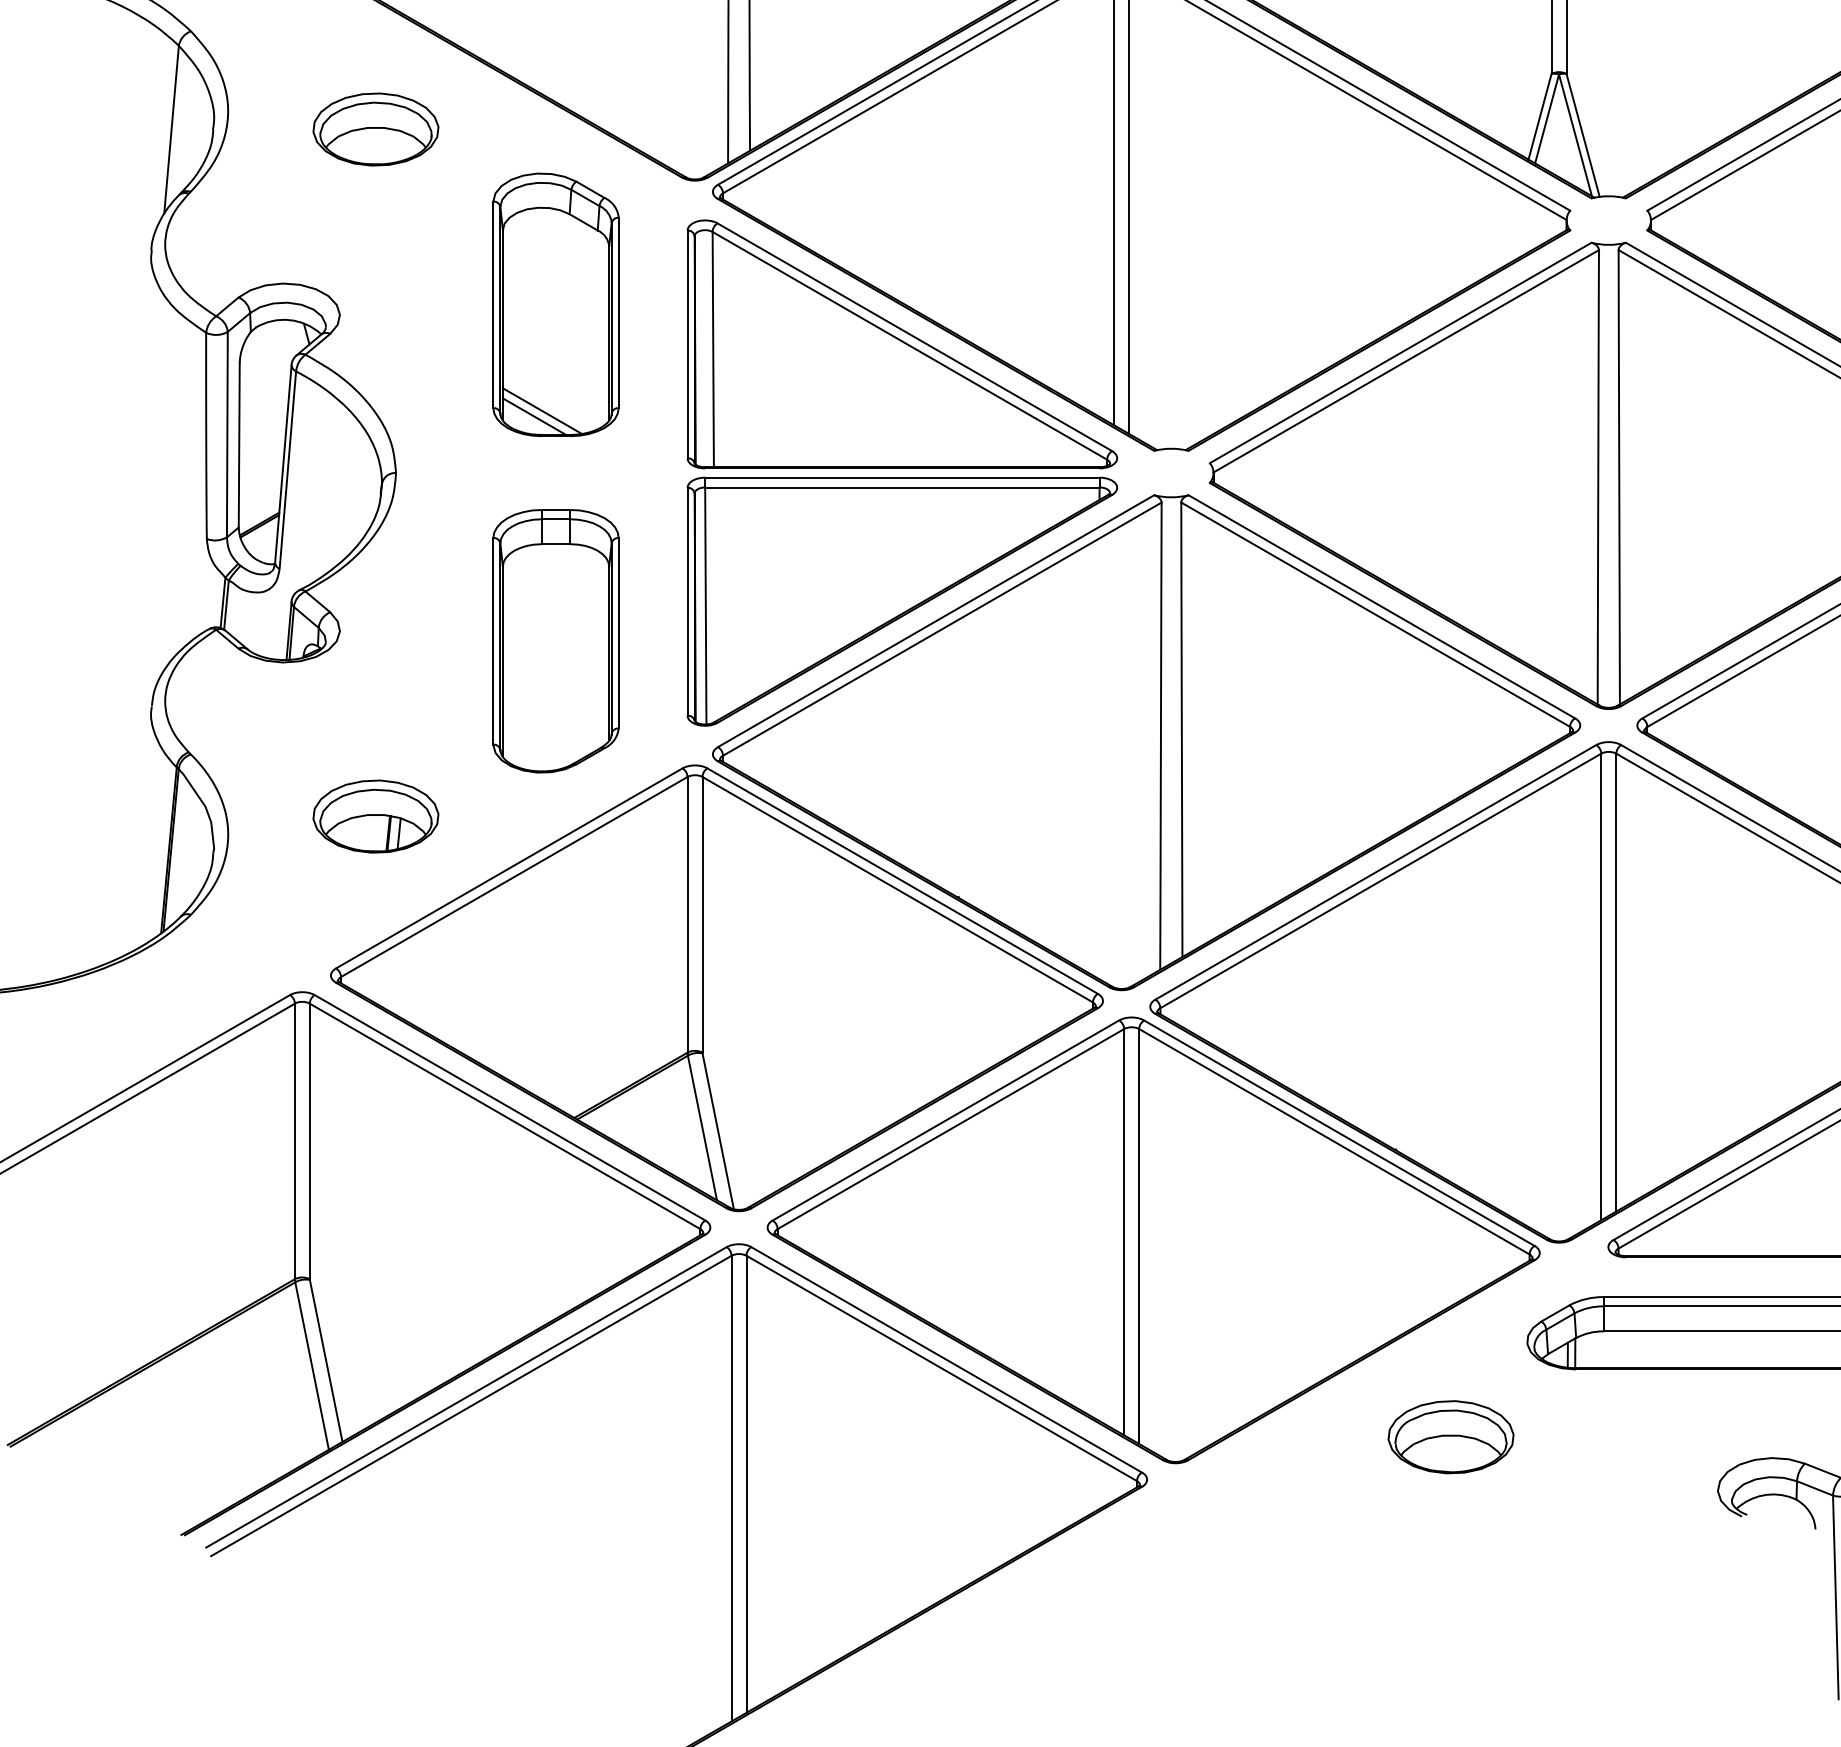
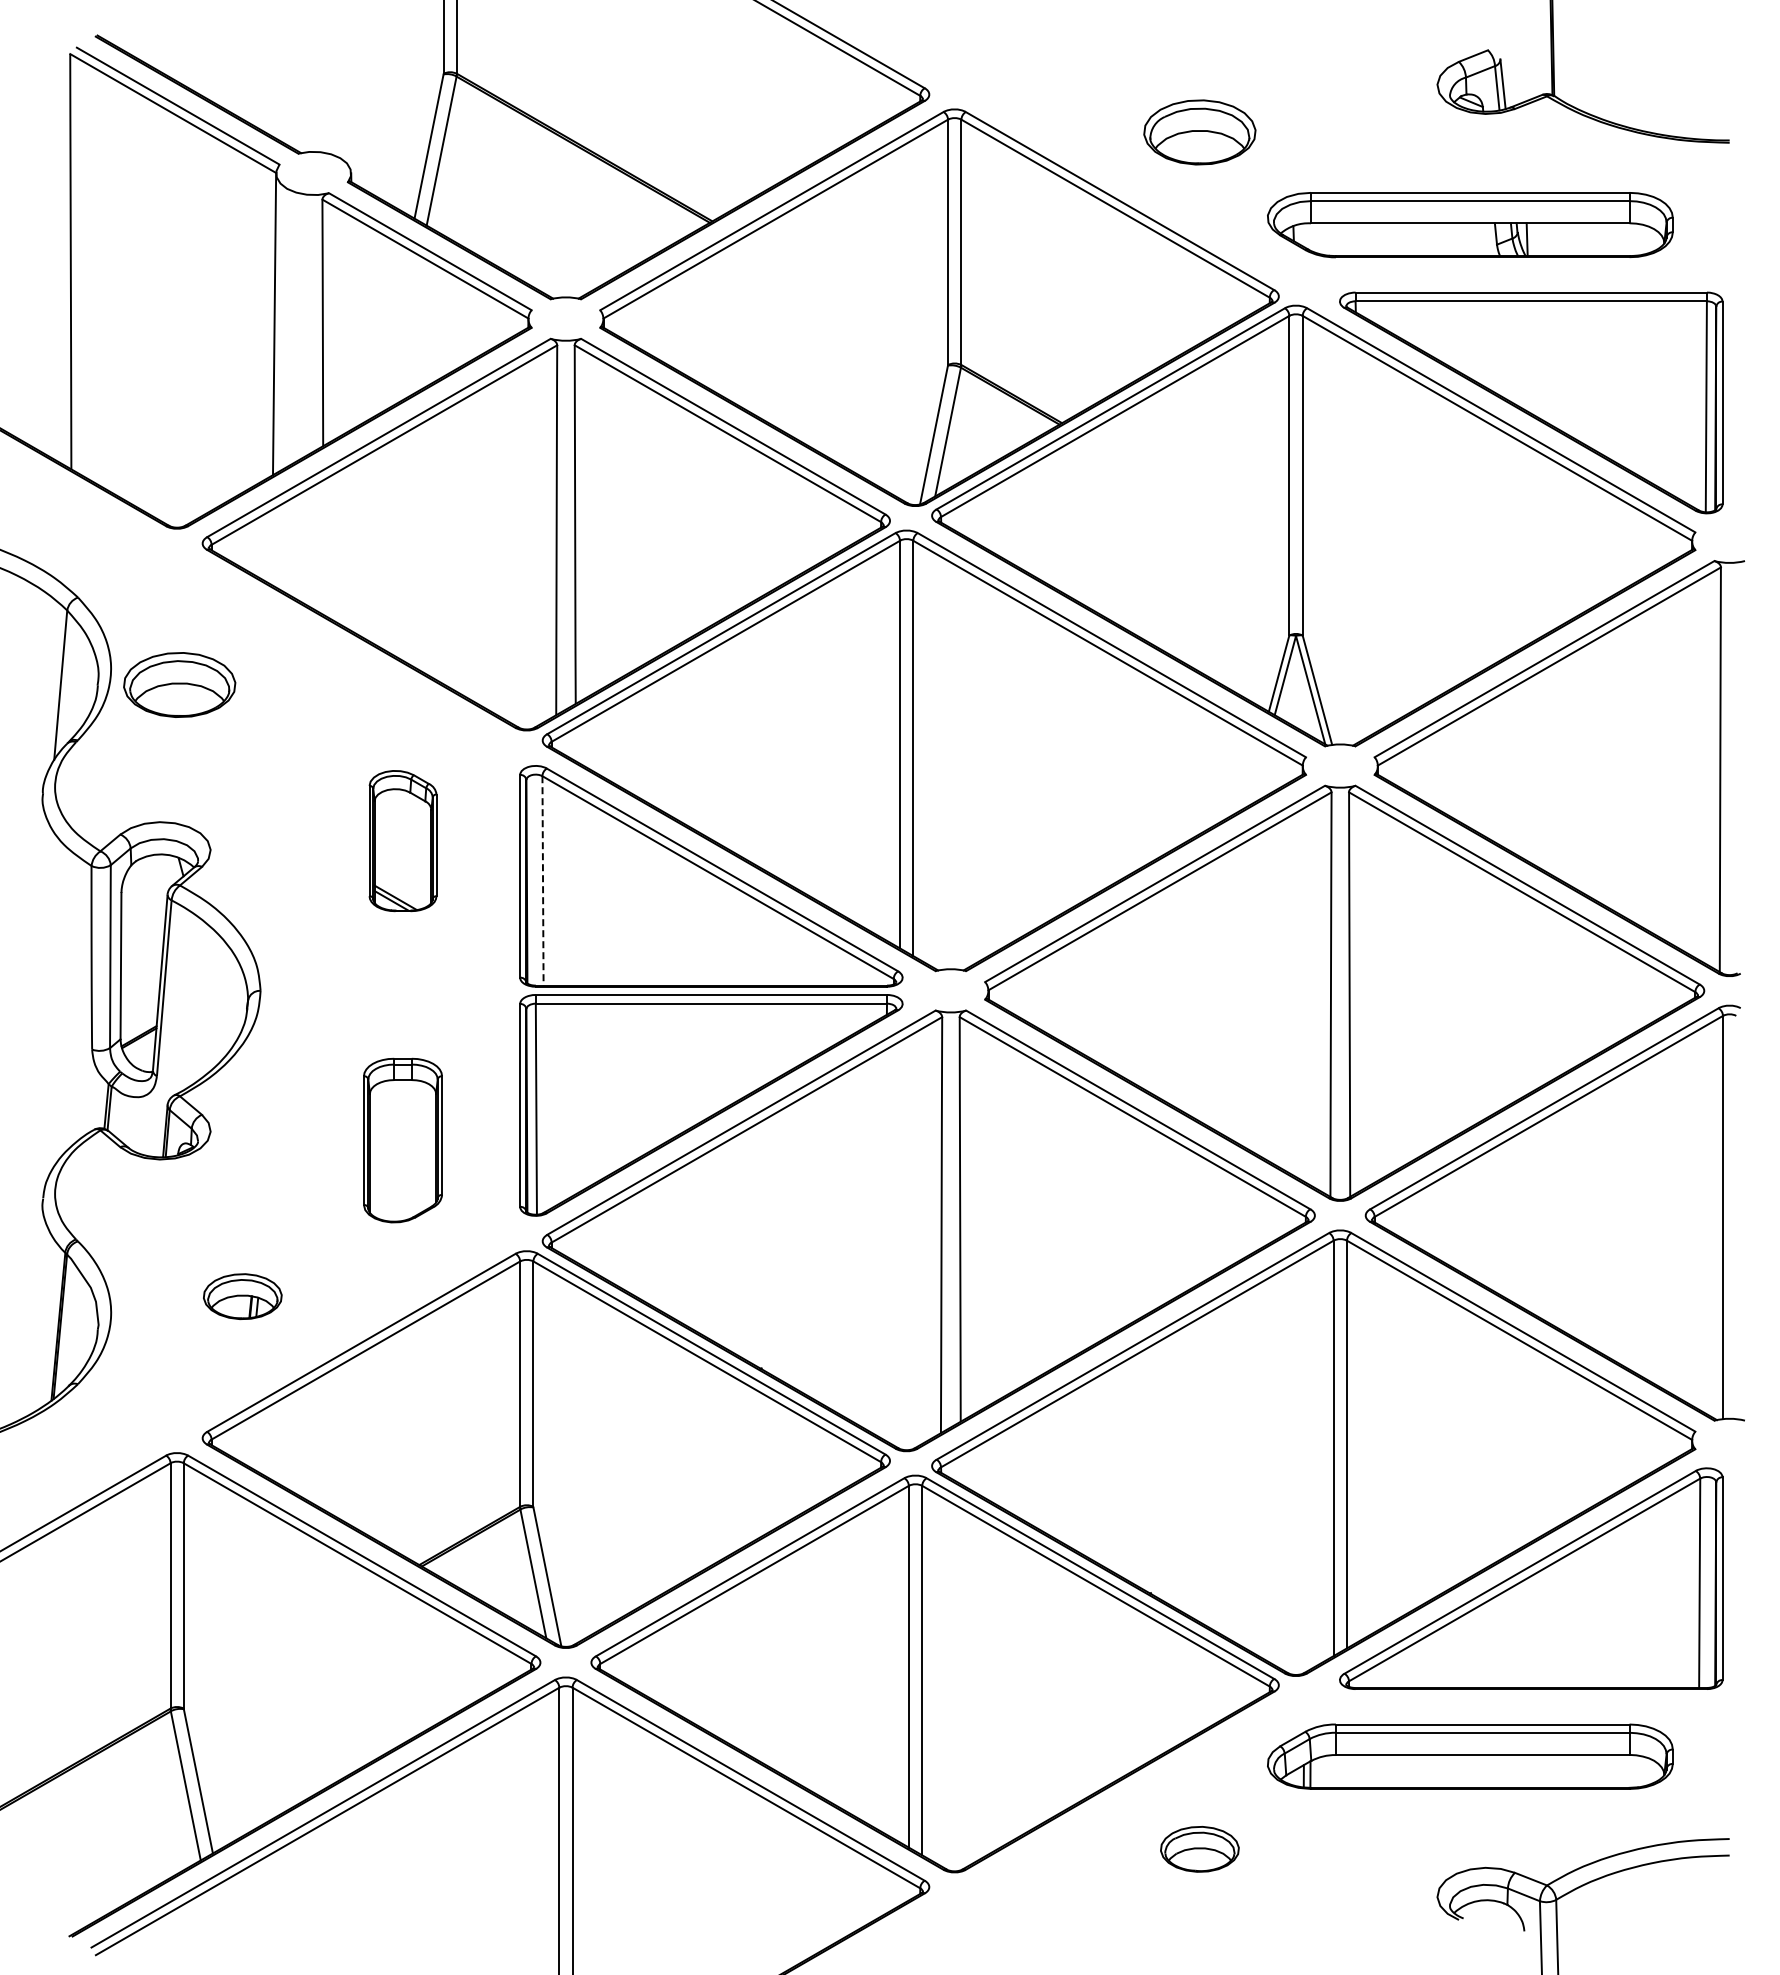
part: (375, 128) -> (179, 684), moved
part: (555, 304) -> (402, 840), size x0.6
line: (713, 349) -> (543, 880), solid -> dashed
part: (555, 641) -> (402, 1140), size x0.7
part: (375, 816) -> (242, 1296), size x0.7
part: (1450, 1437) -> (1199, 1849), size x0.7

